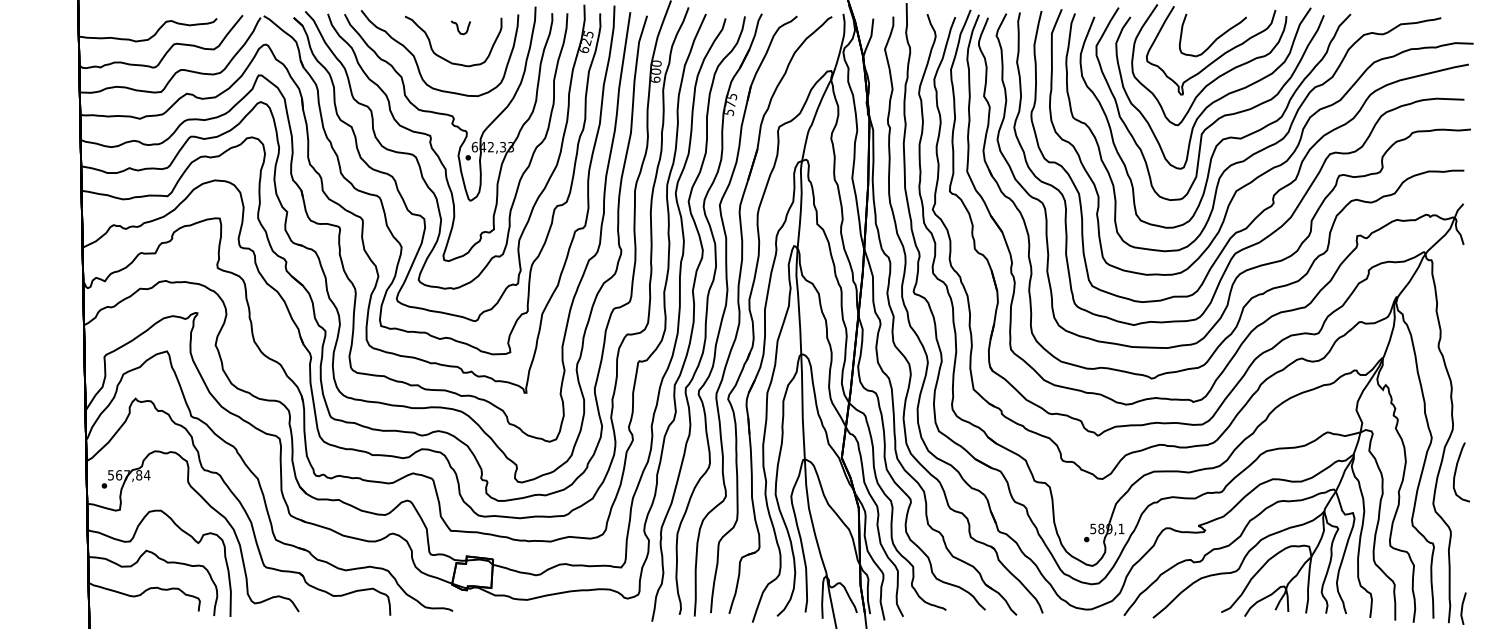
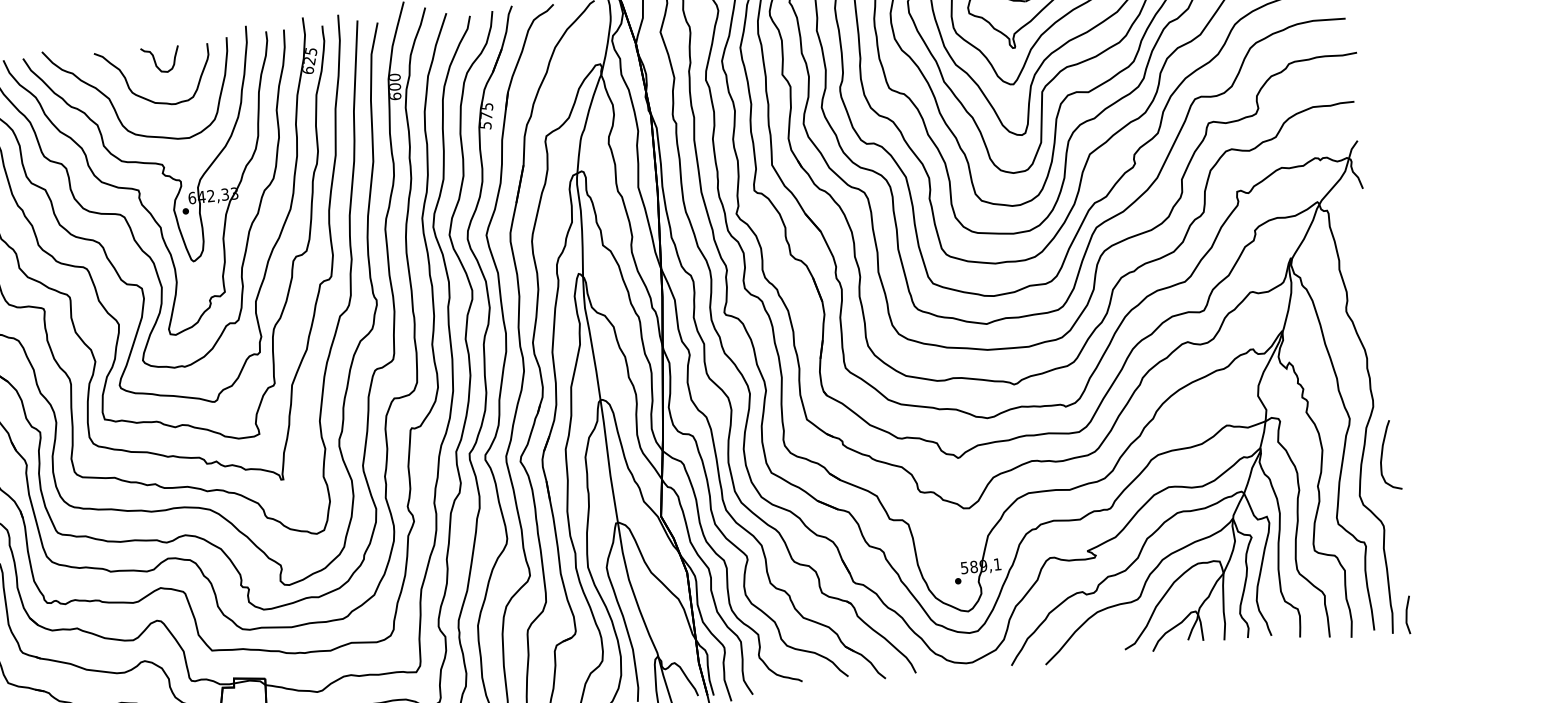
part: (460, 27) -> (160, 59), size x1.67

